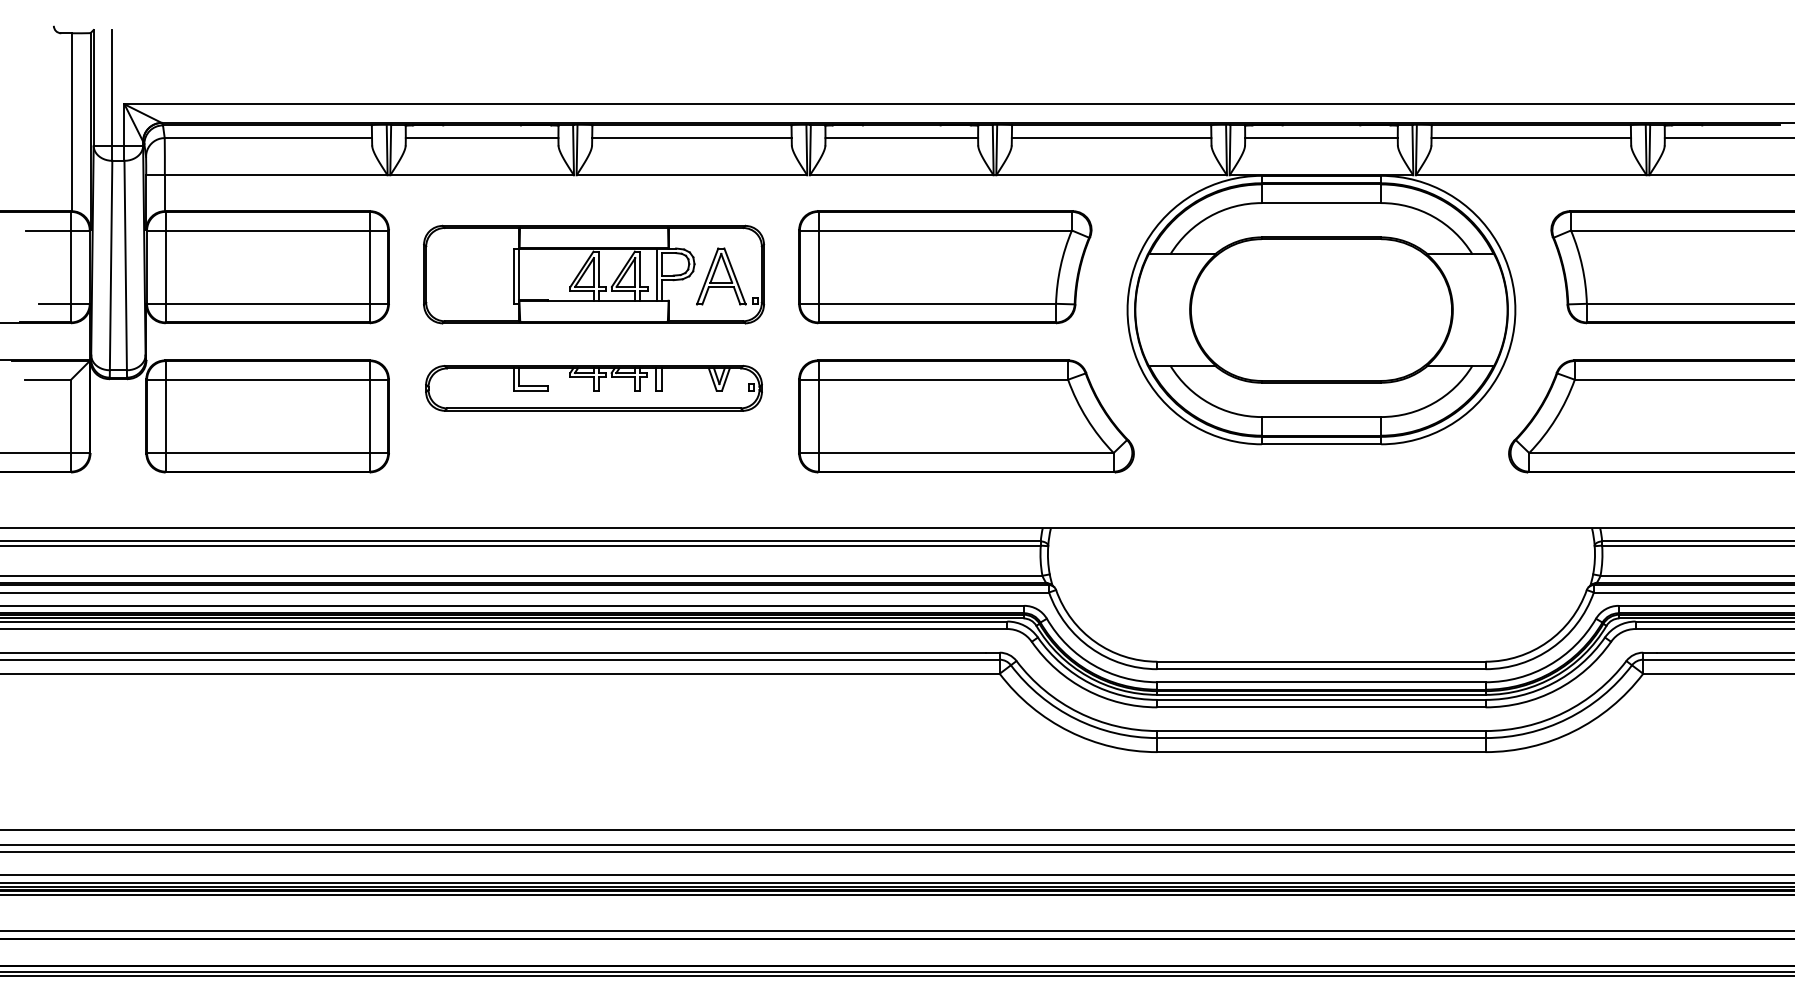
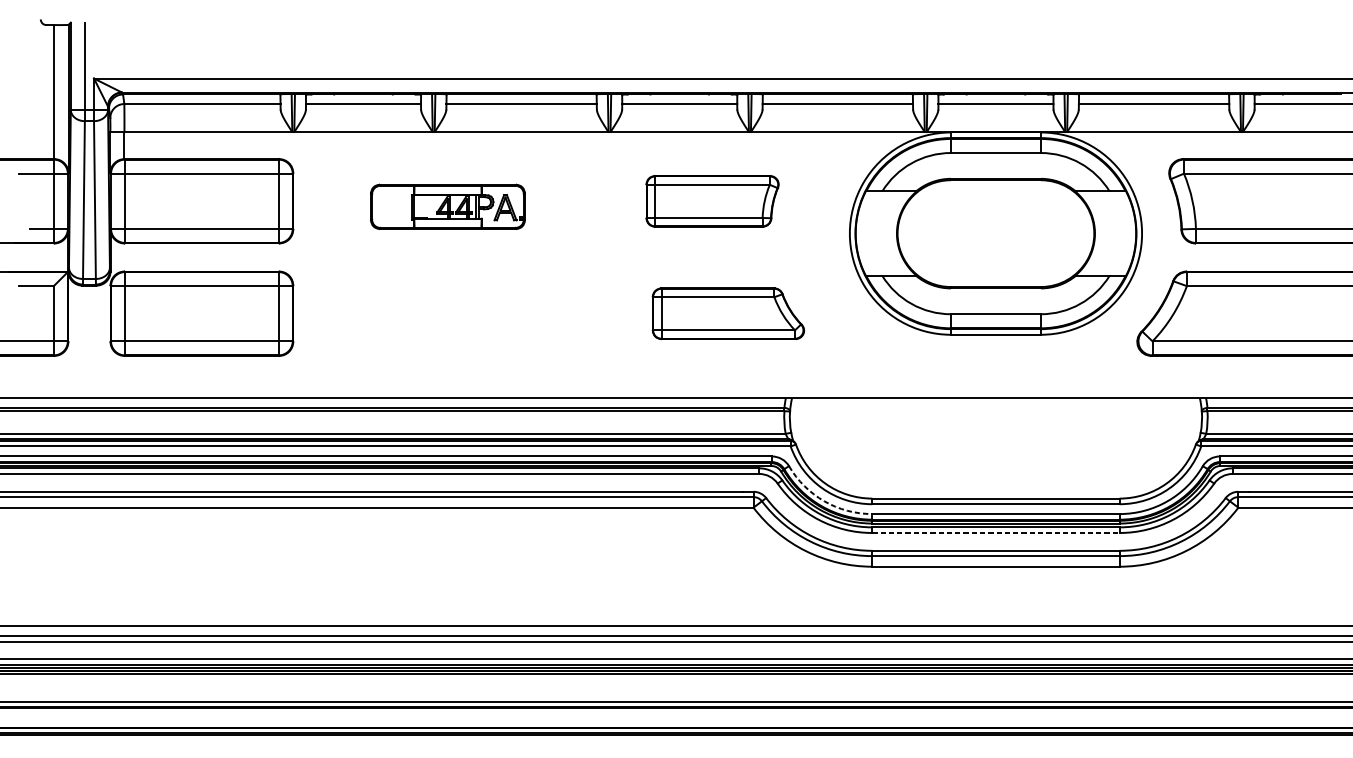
part: (945, 267) -> (712, 201), size x0.6
part: (594, 274) -> (448, 206), size x0.6
part: (593, 388) -> (447, 292), removed
part: (966, 416) -> (728, 313), size x0.6
arc: (1093, 665) -> (824, 501), solid -> dashed
line: (1321, 707) -> (995, 533), solid -> dashed

